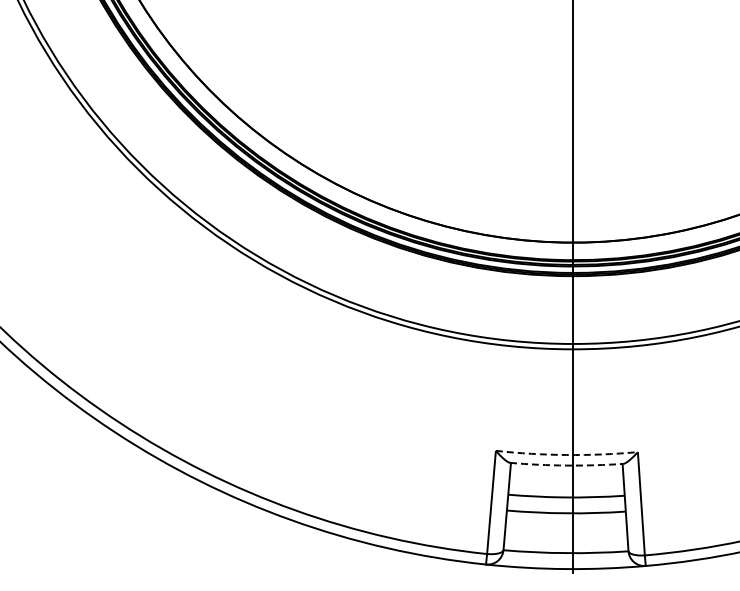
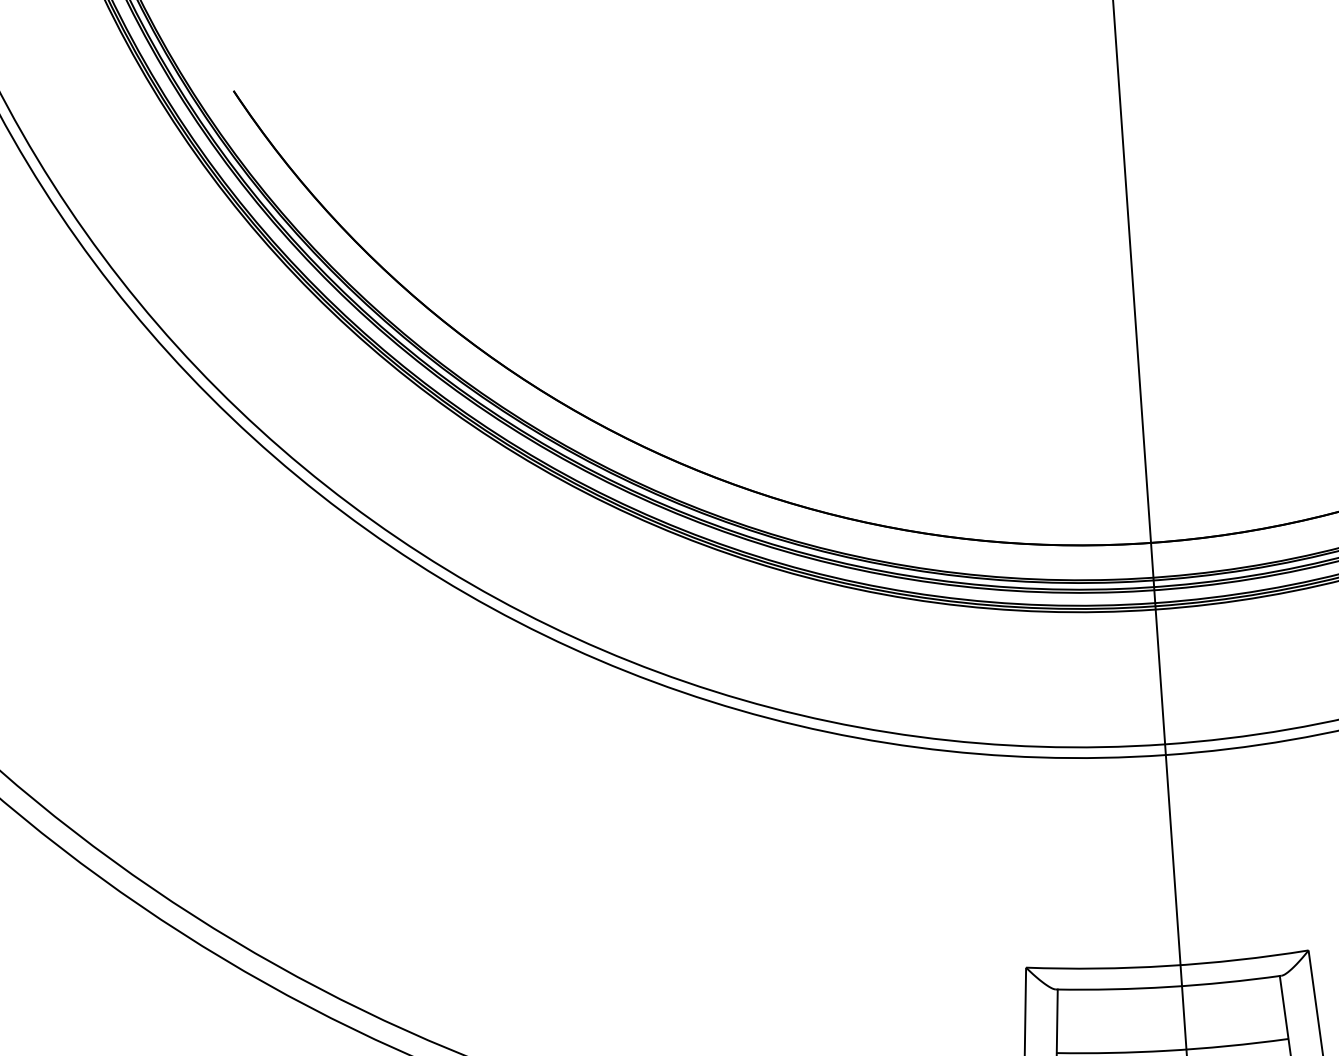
arc: (566, 455) -> (1167, 967), dashed -> solid
arc: (566, 465) -> (1168, 986), dashed -> solid

